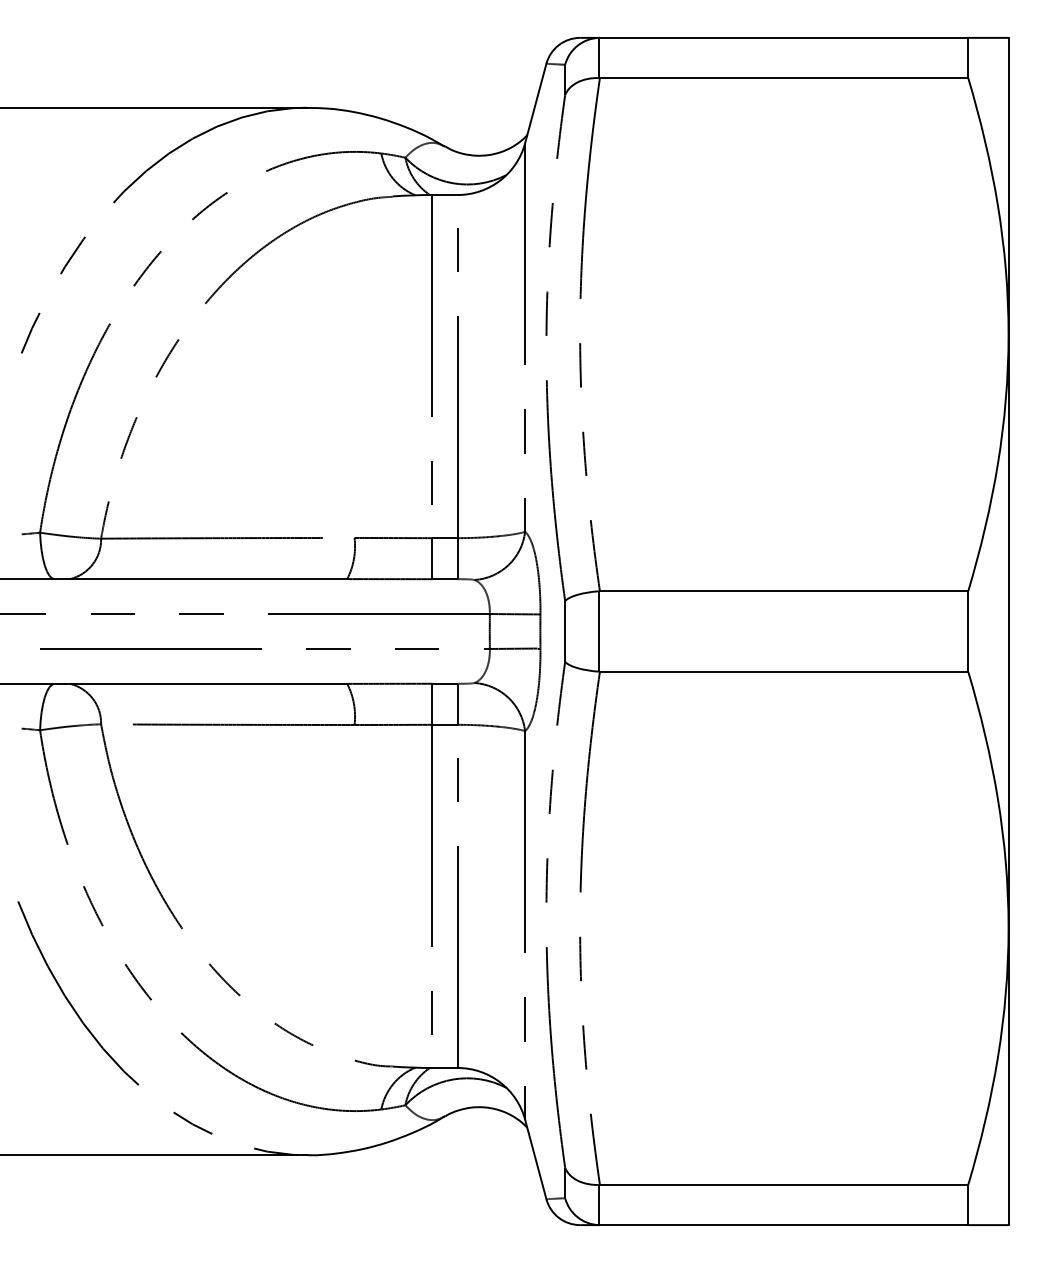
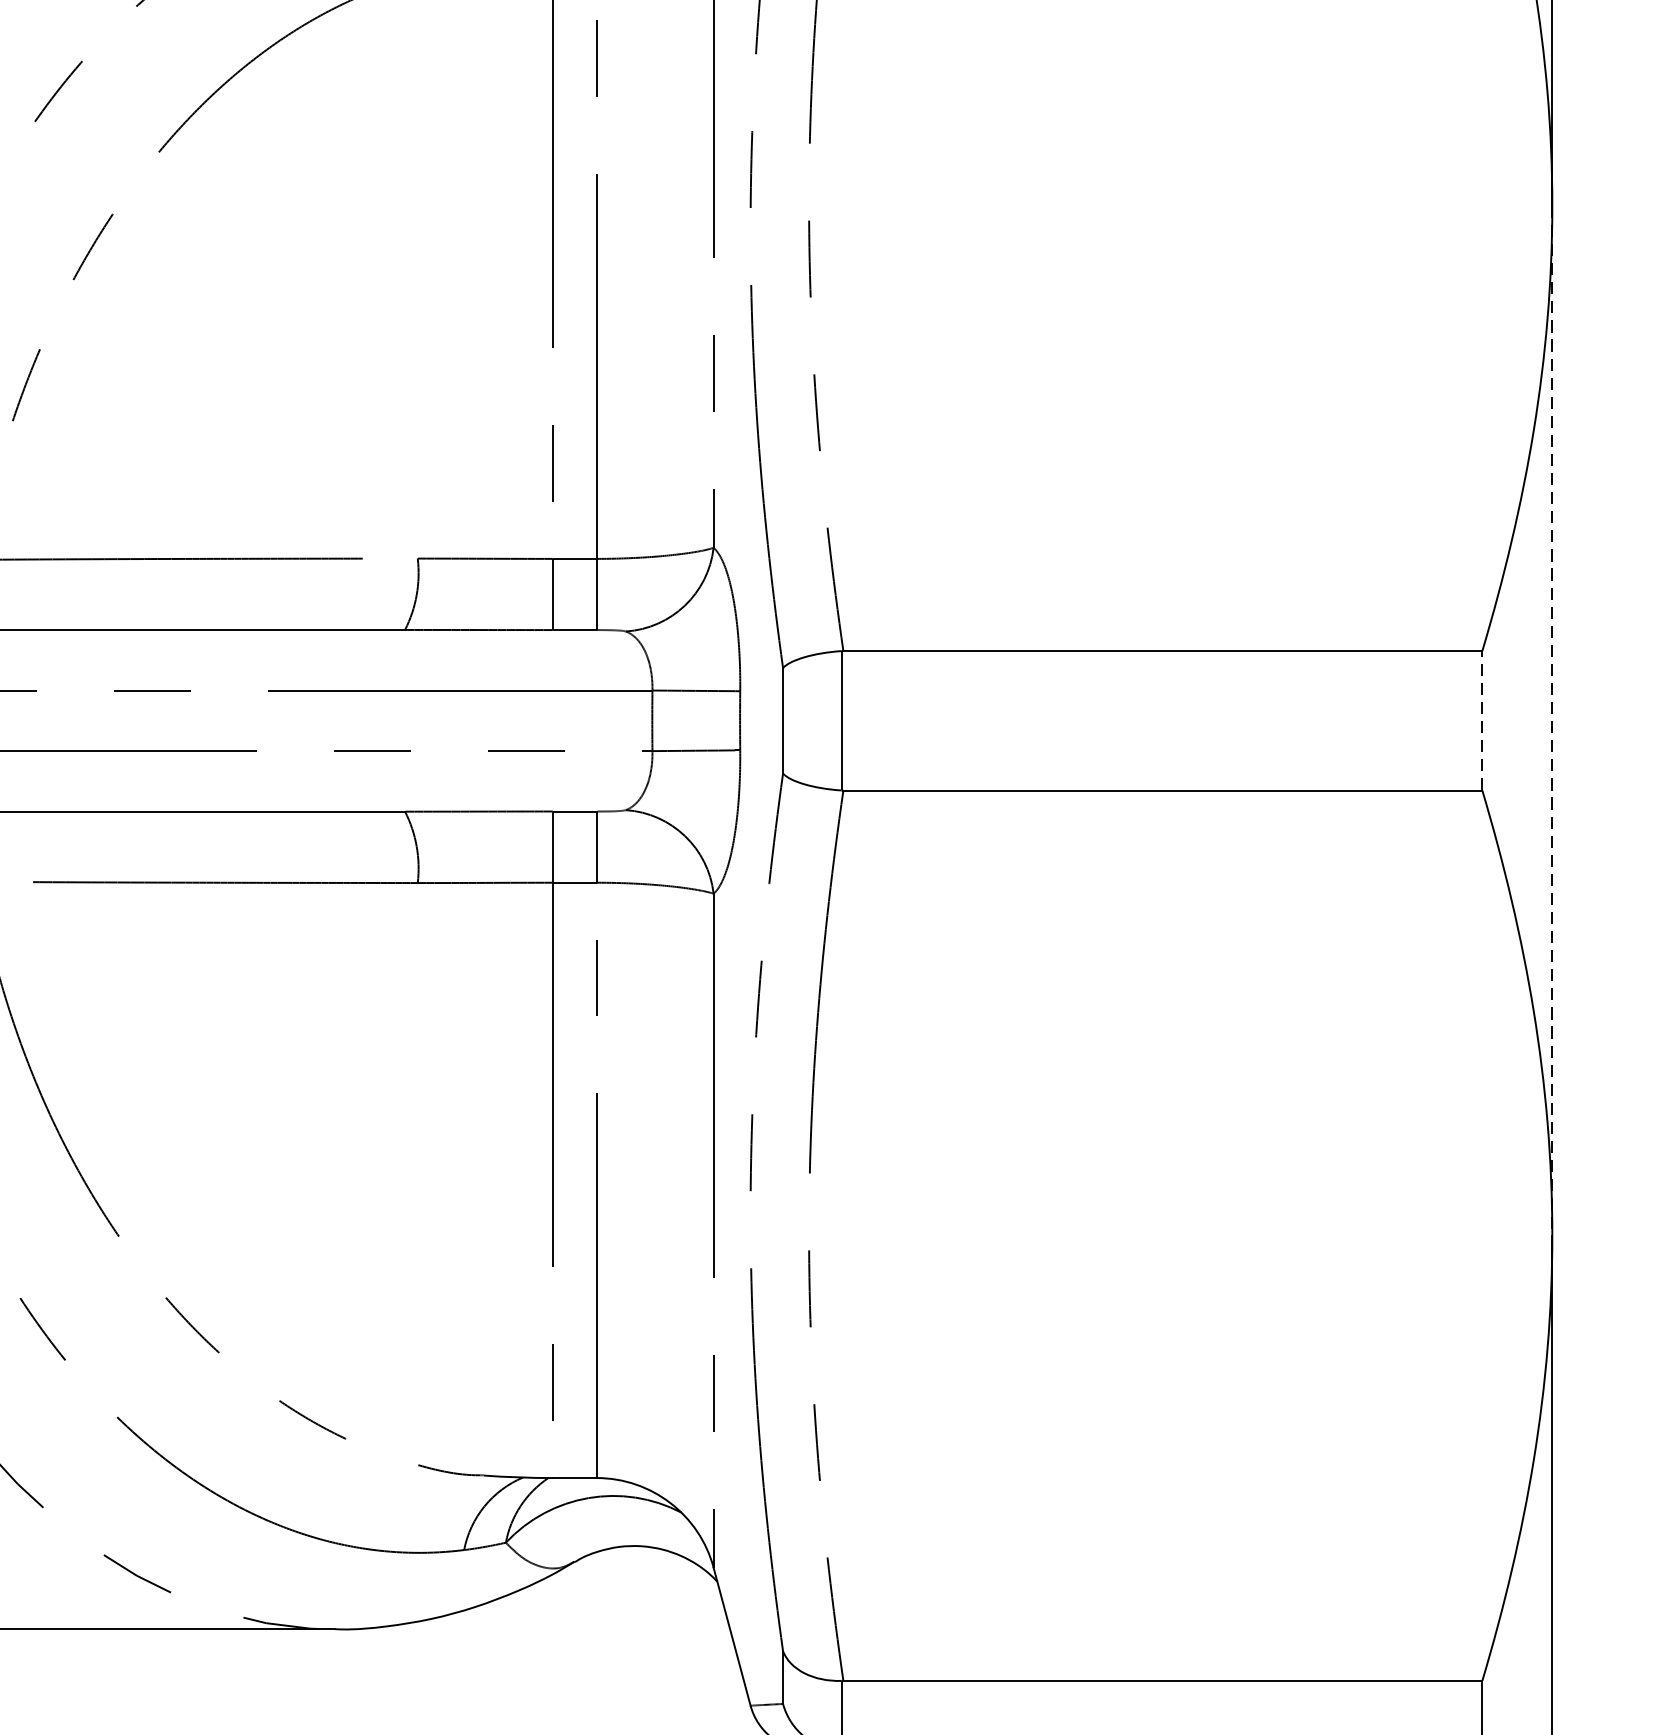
line: (968, 630) -> (1482, 719), solid -> dashed
line: (1008, 631) -> (1552, 720), solid -> dashed

